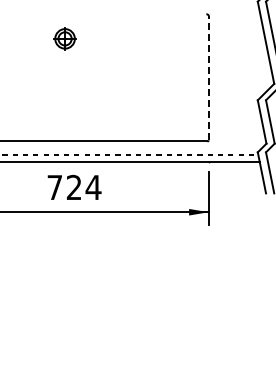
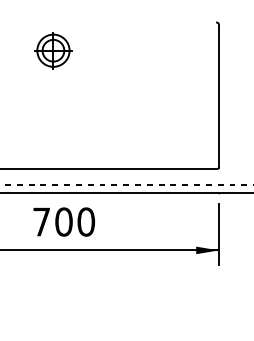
part: (64, 38) -> (52, 50), size x1.43
line: (208, 77) -> (218, 95), dashed -> solid
text: (83, 187) -> (74, 221), 724 -> 700

